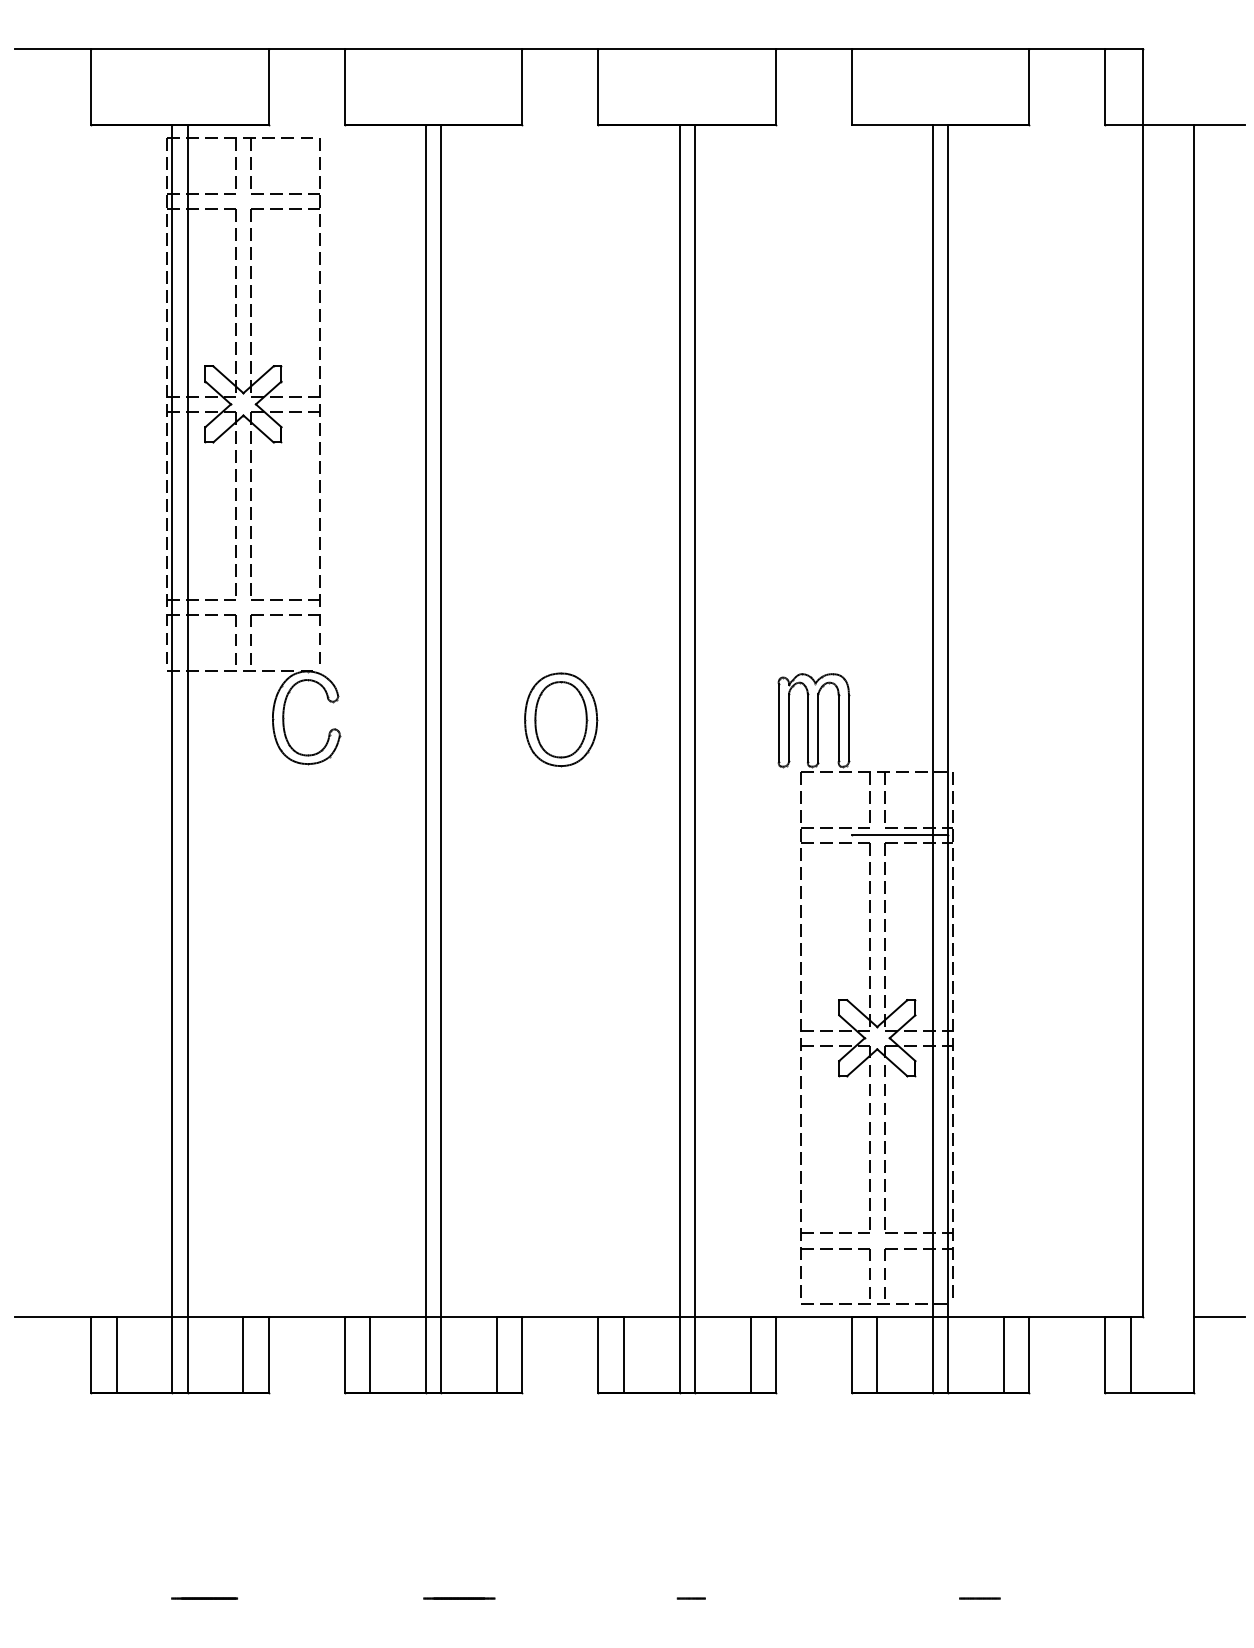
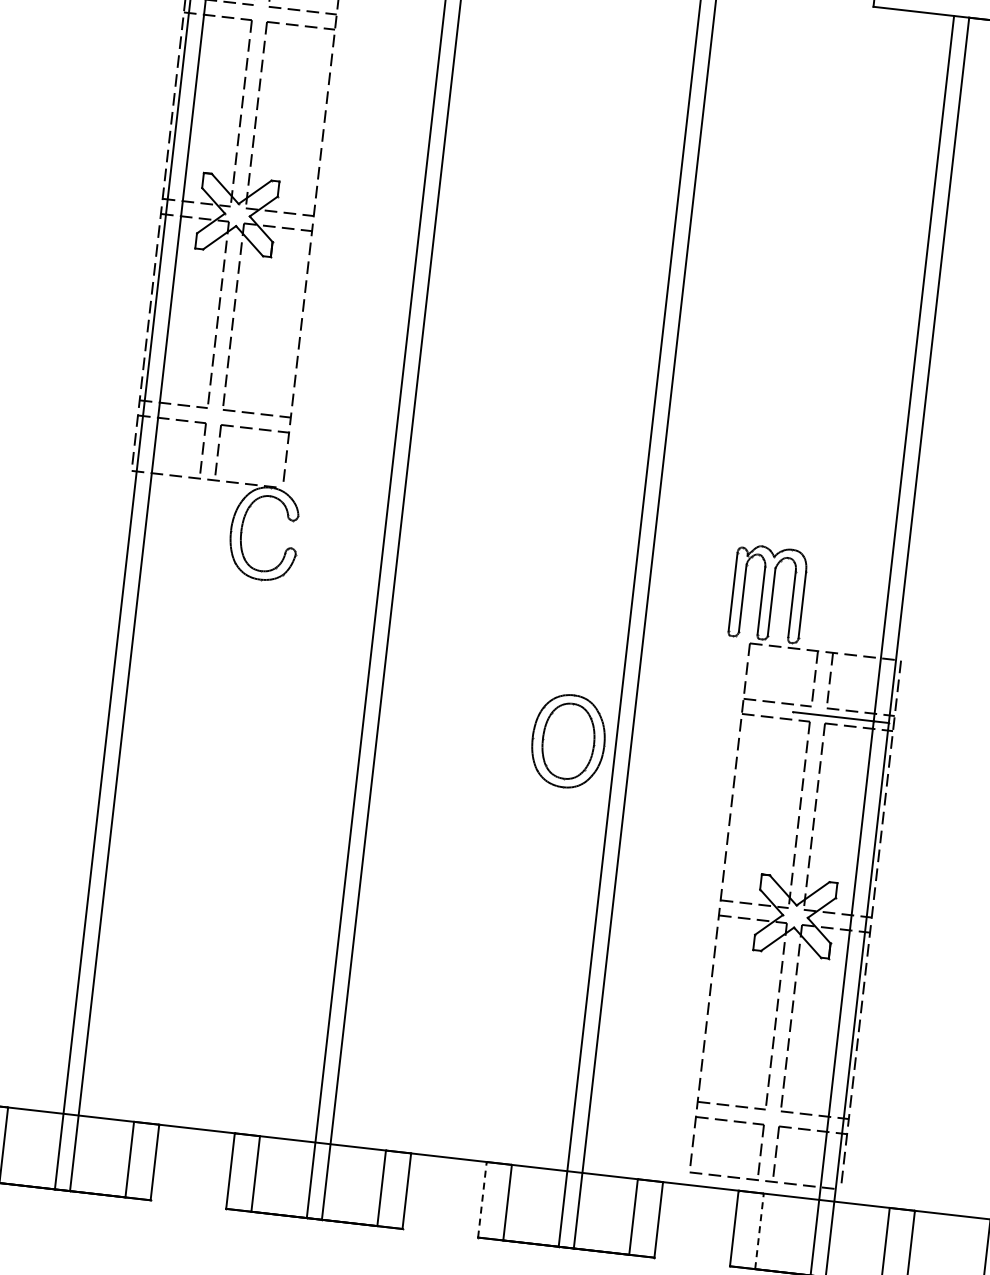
part: (561, 719) -> (568, 741), moved
line: (598, 1354) -> (482, 1199), solid -> dashed
line: (877, 1354) -> (759, 1230), solid -> dashed

